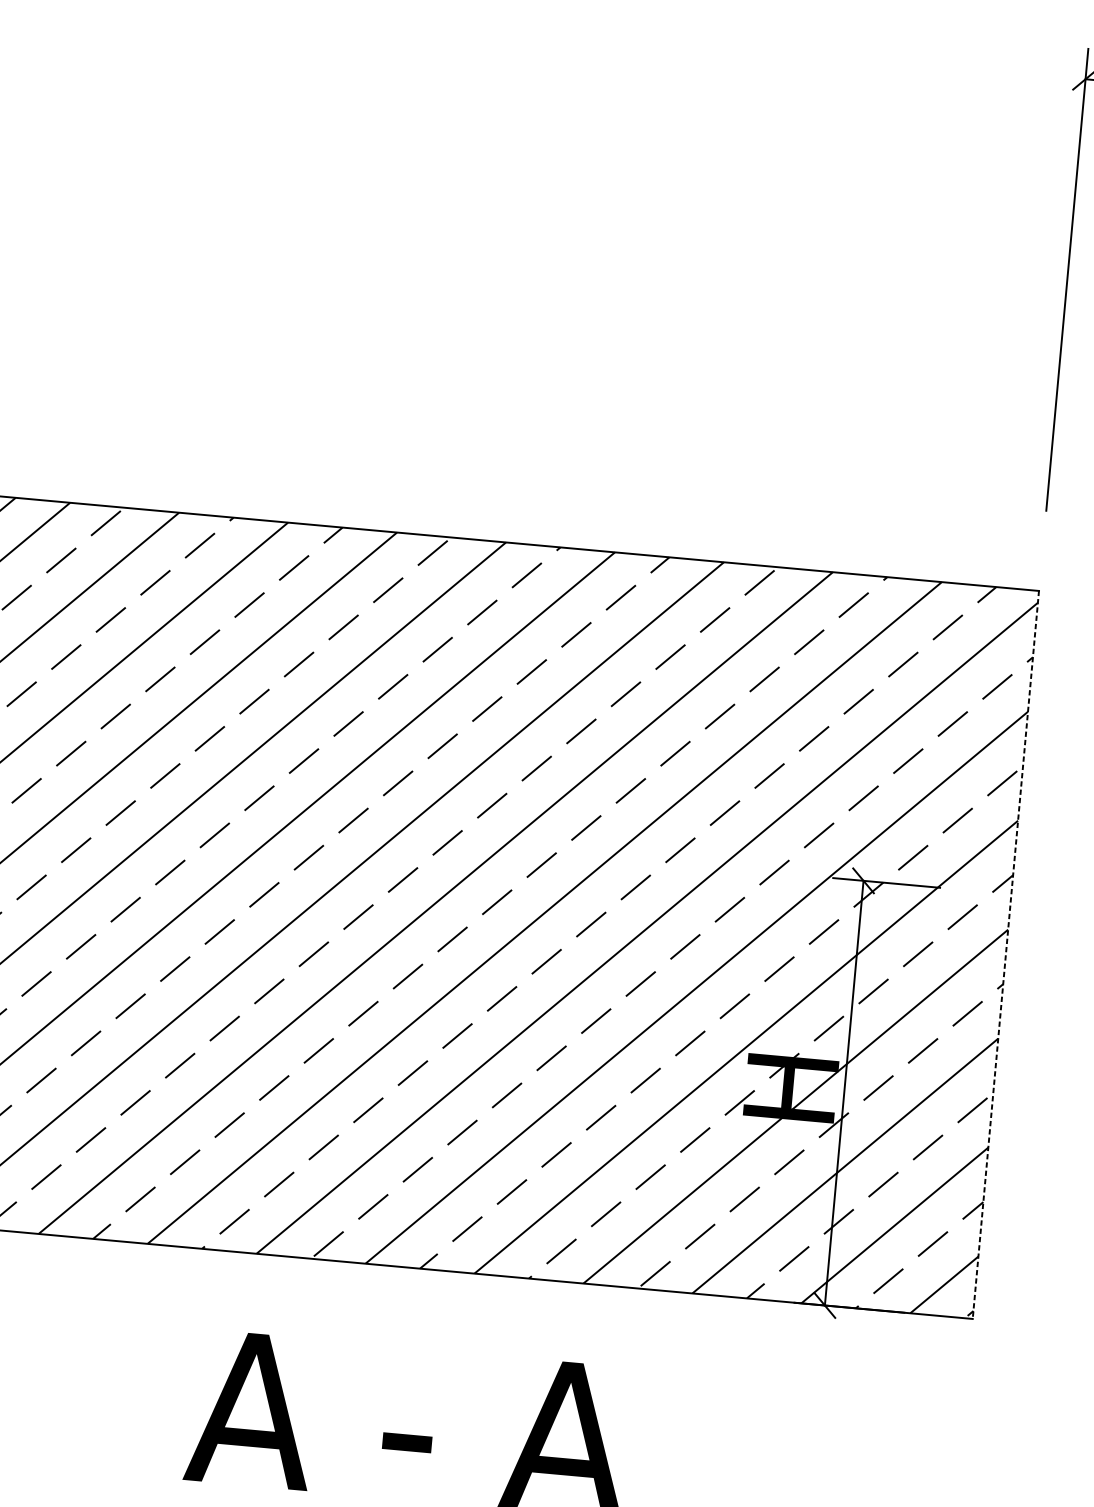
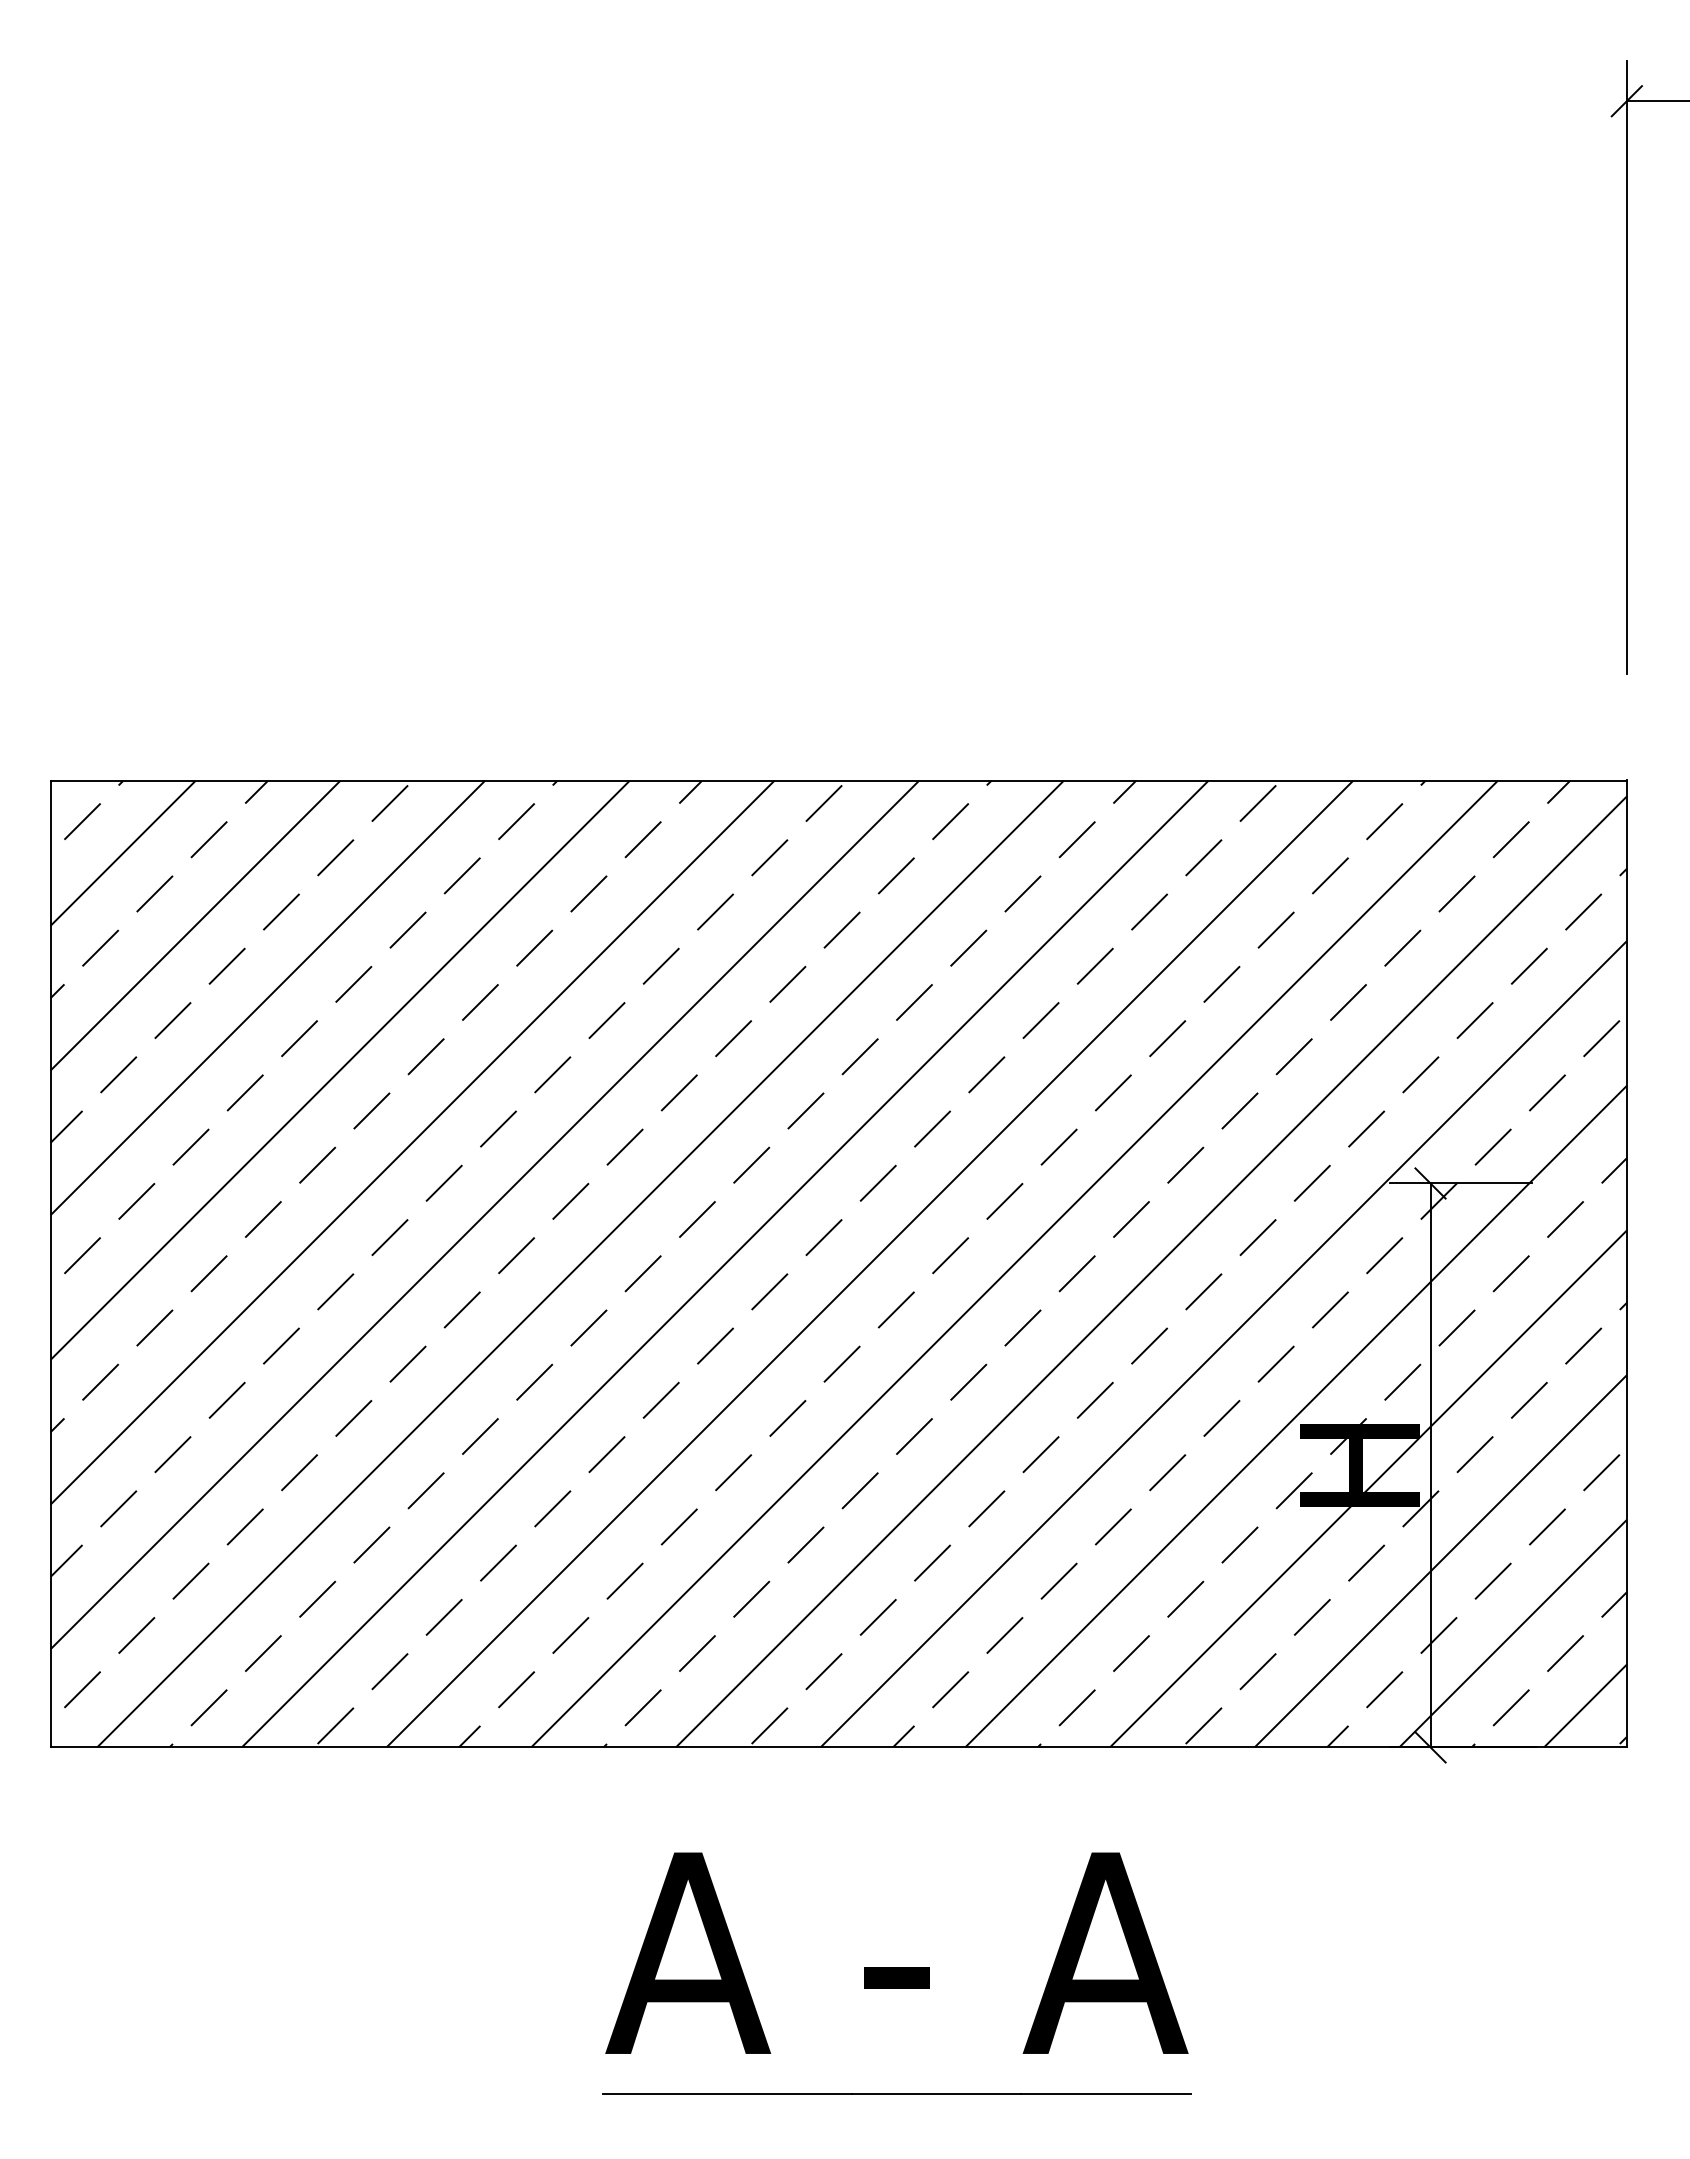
line: (1005, 955) -> (1626, 1264), dashed -> solid

